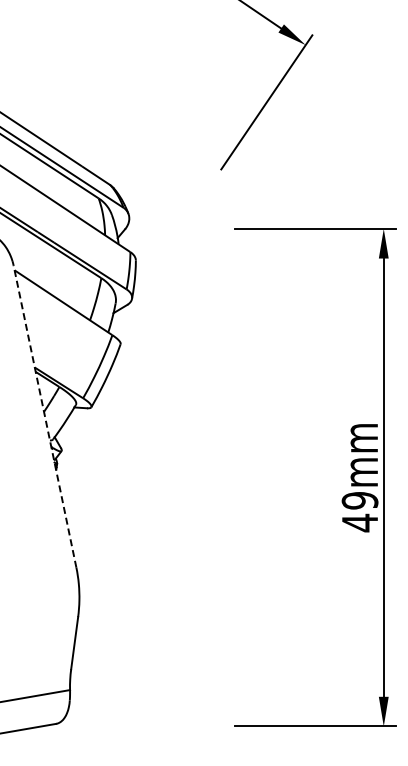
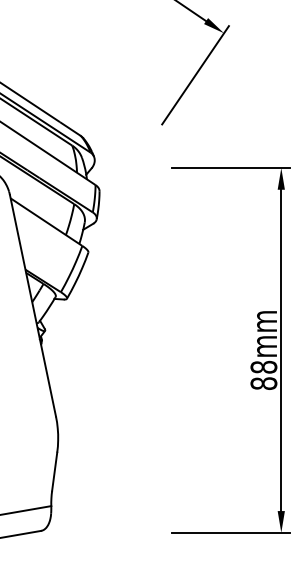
line: (44, 416) -> (32, 305), dashed -> solid
text: (359, 512) -> (263, 375), 49mm -> 88mm

